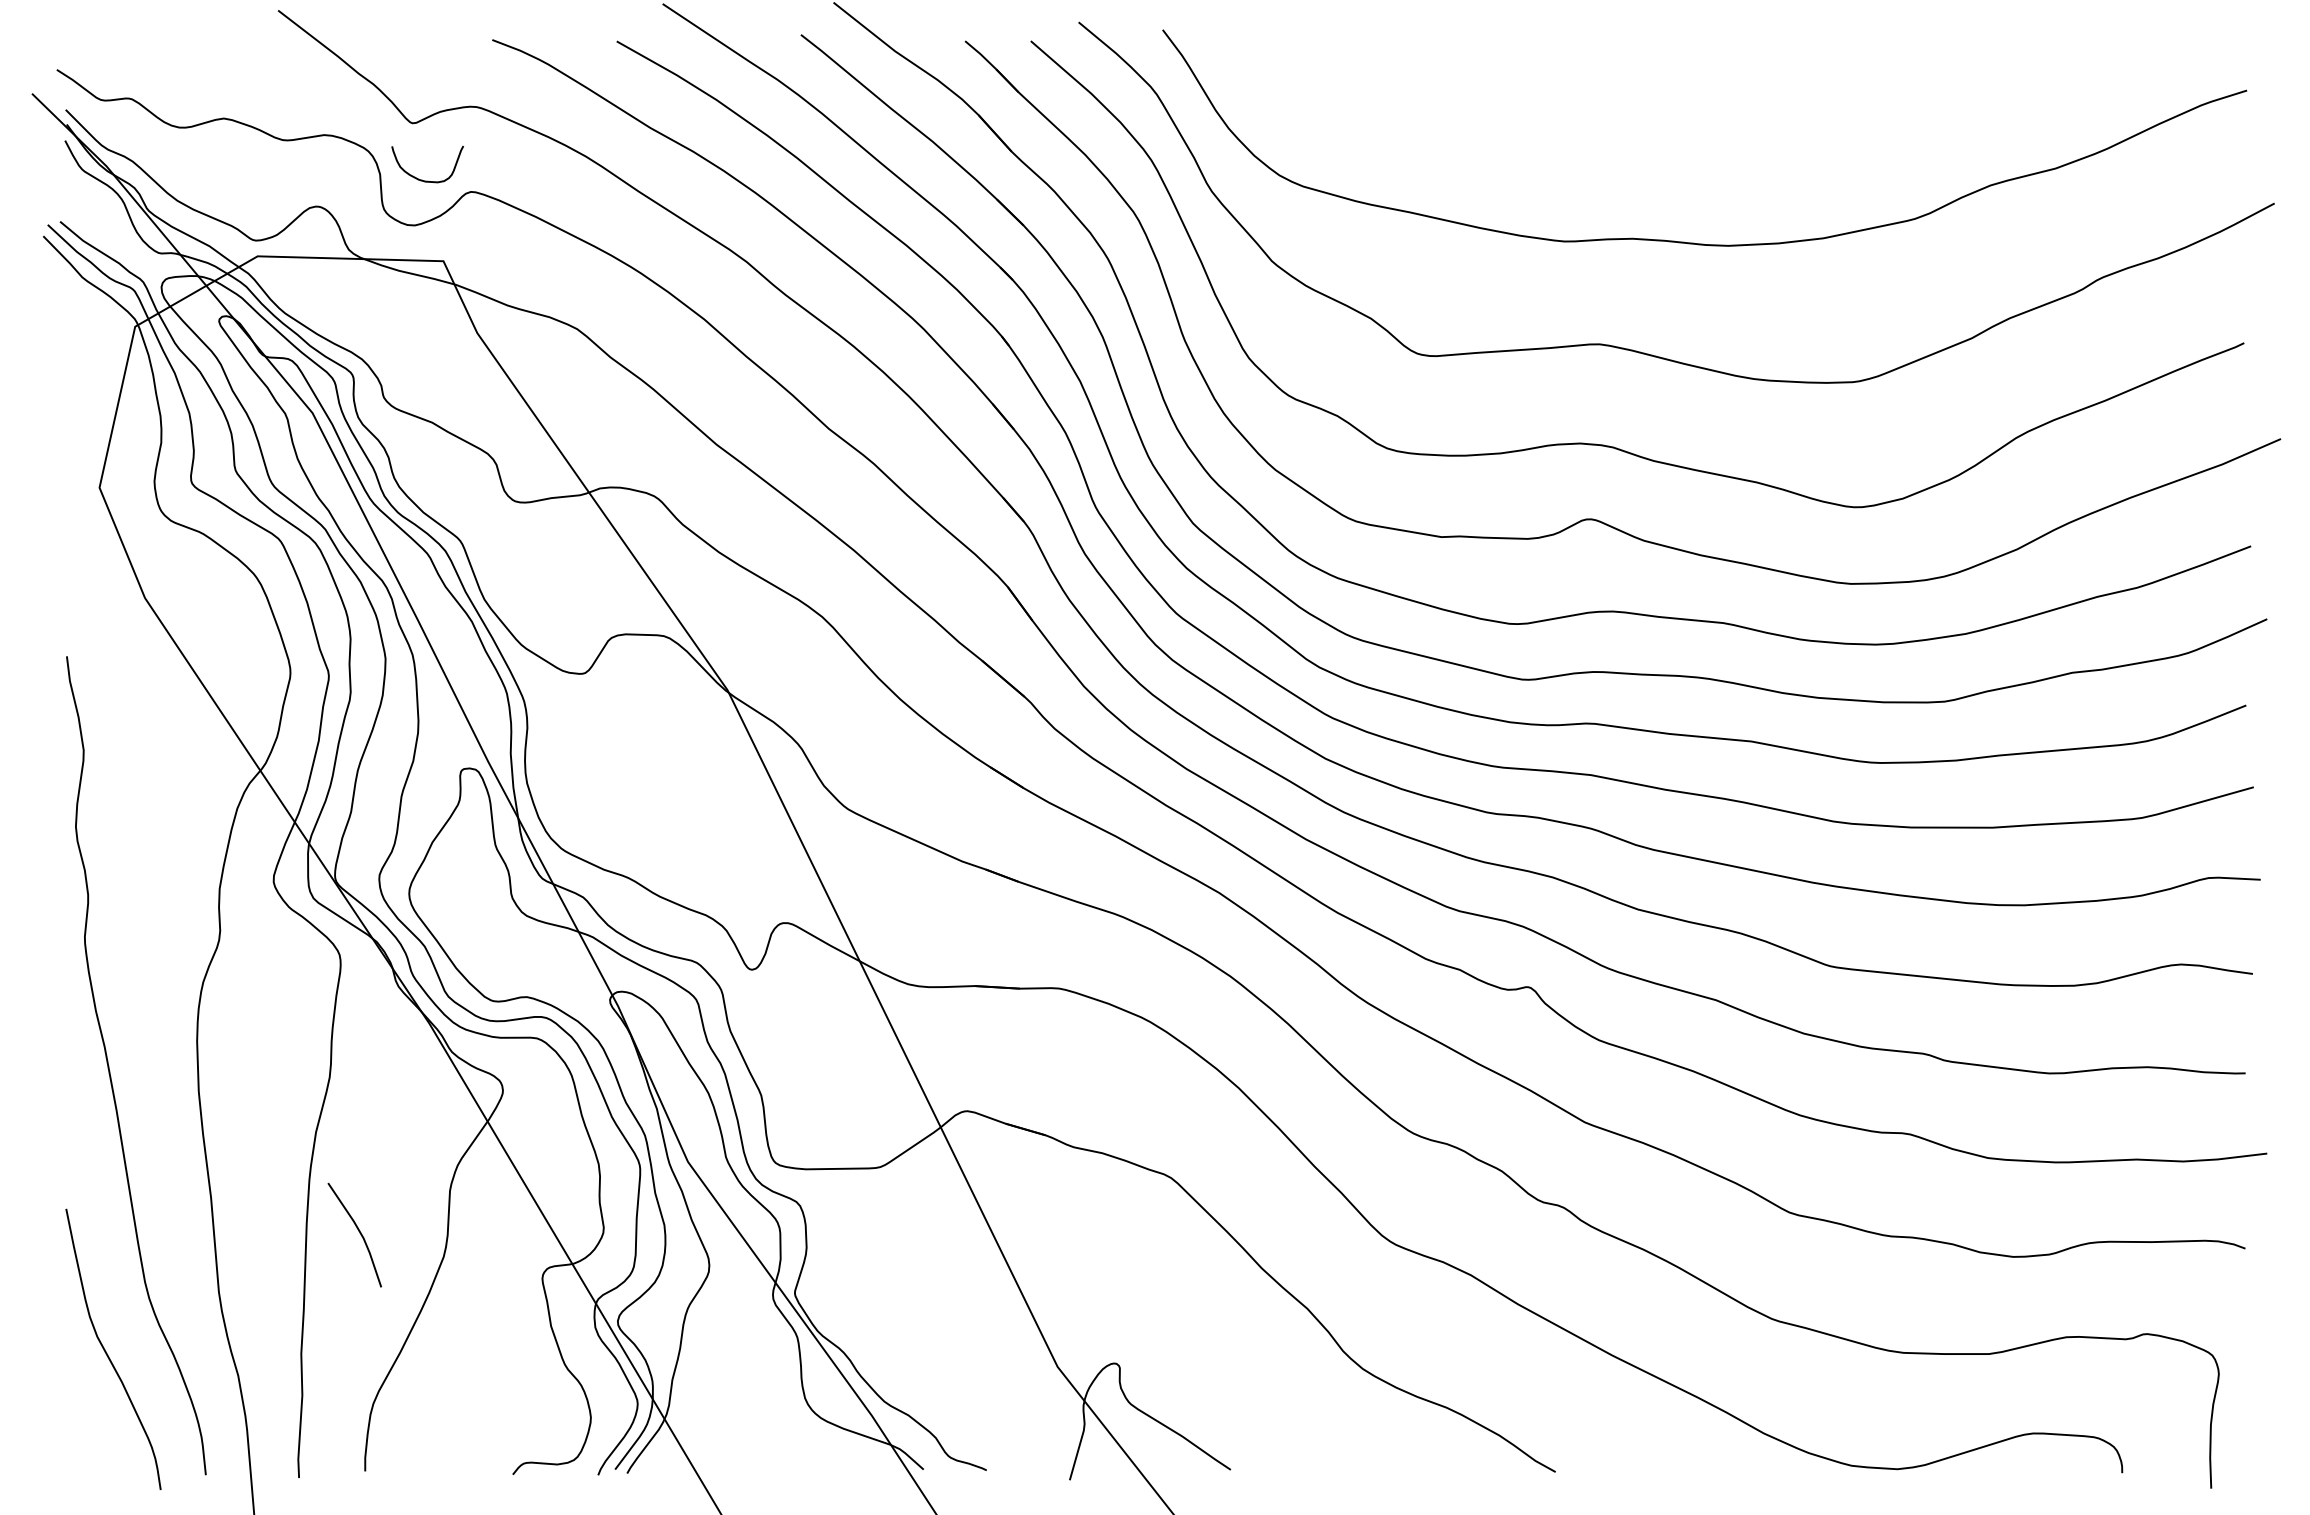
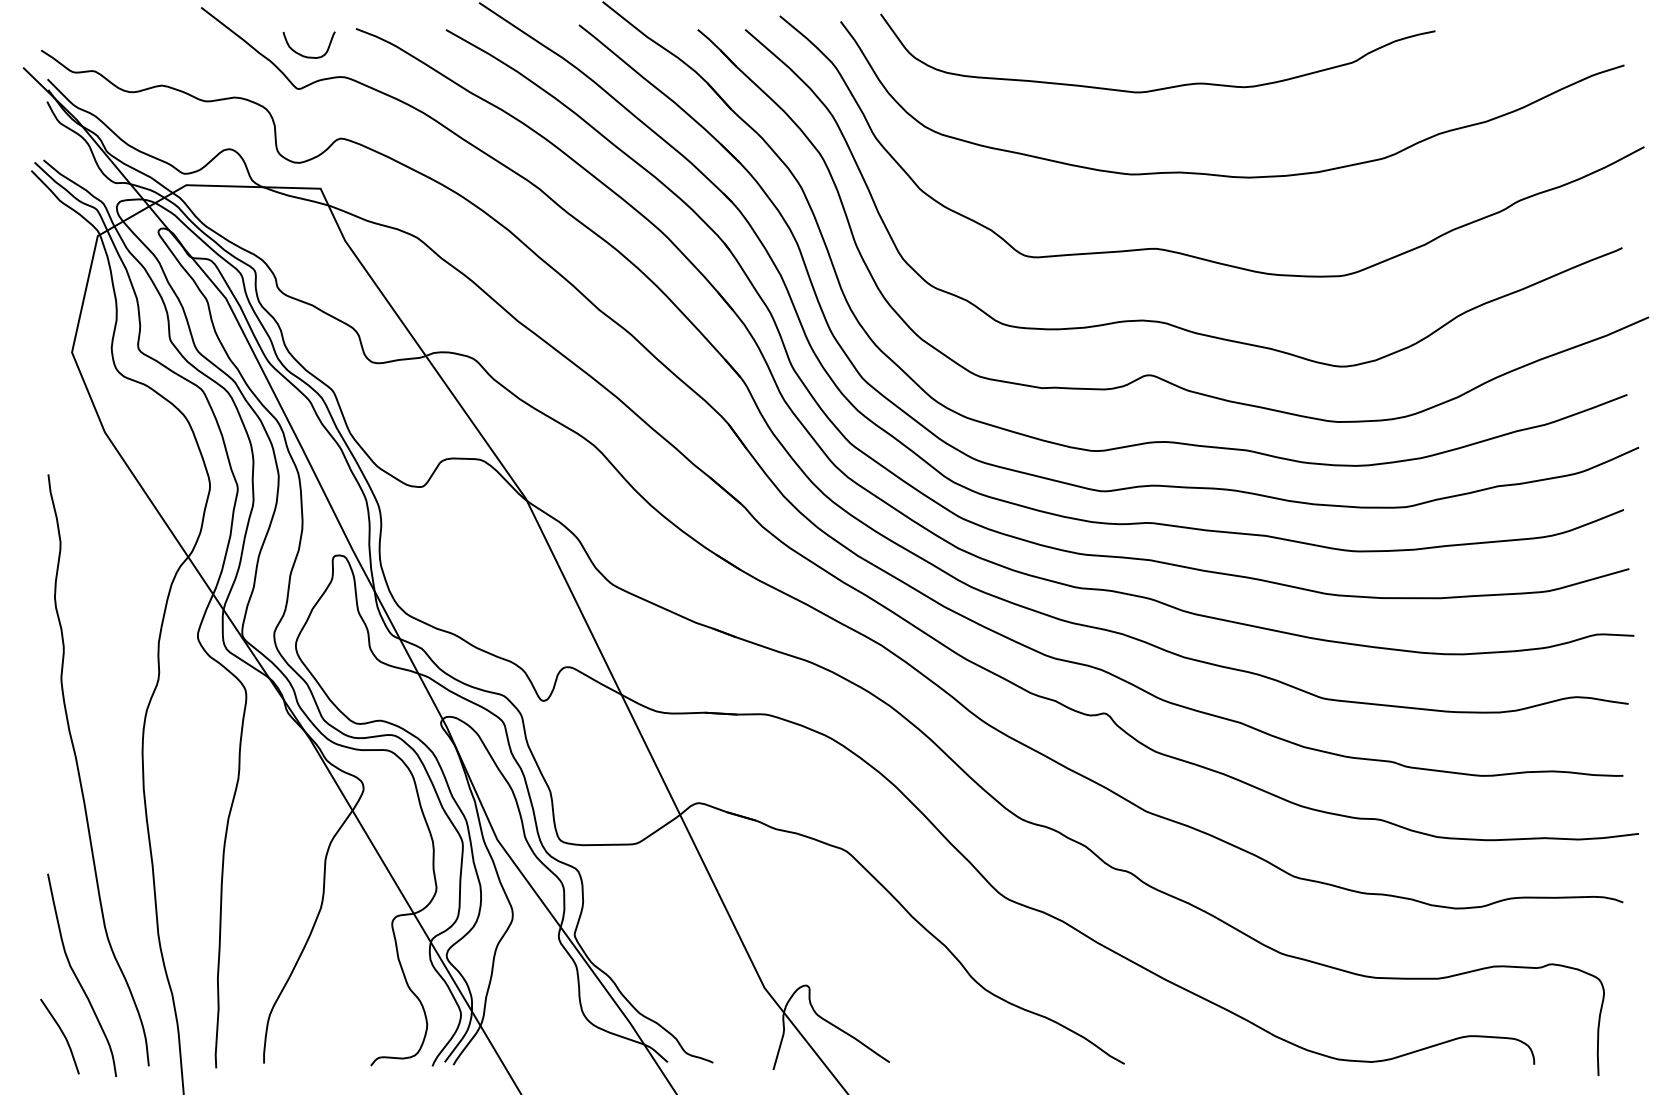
curve: (1610, 121) -> (1164, 87), added
curve: (422, 179) -> (305, 55), moved
line: (358, 1231) -> (62, 1034), moved

